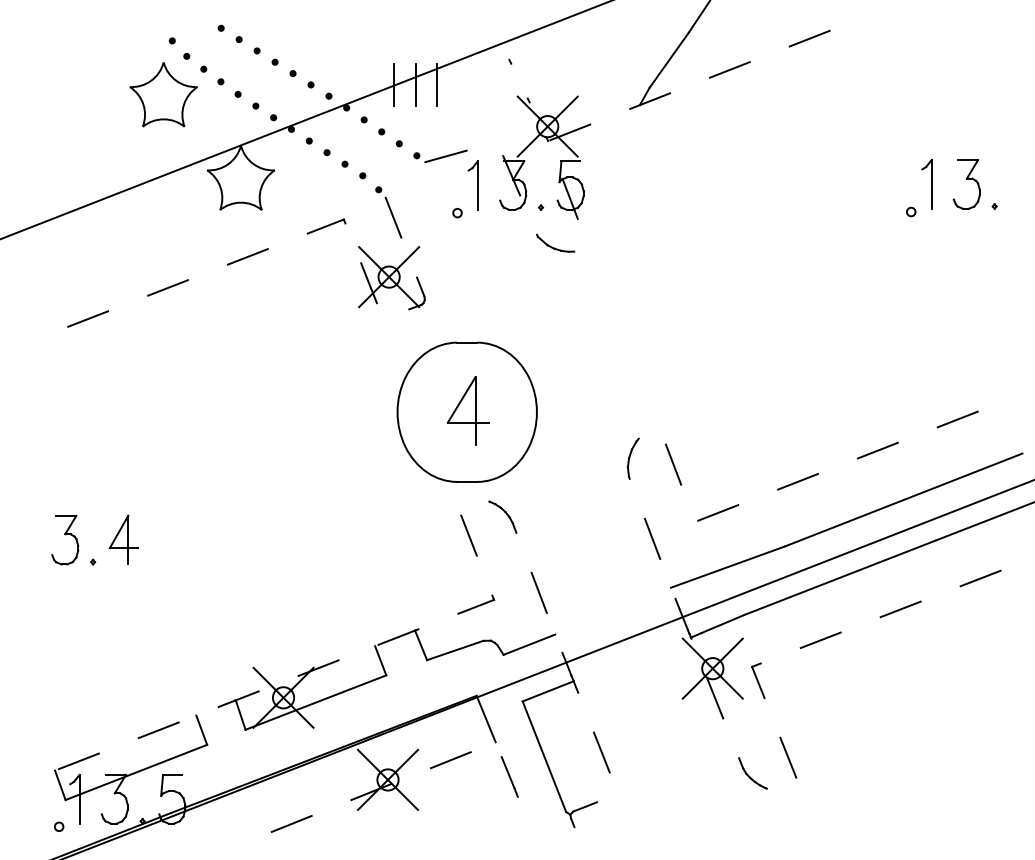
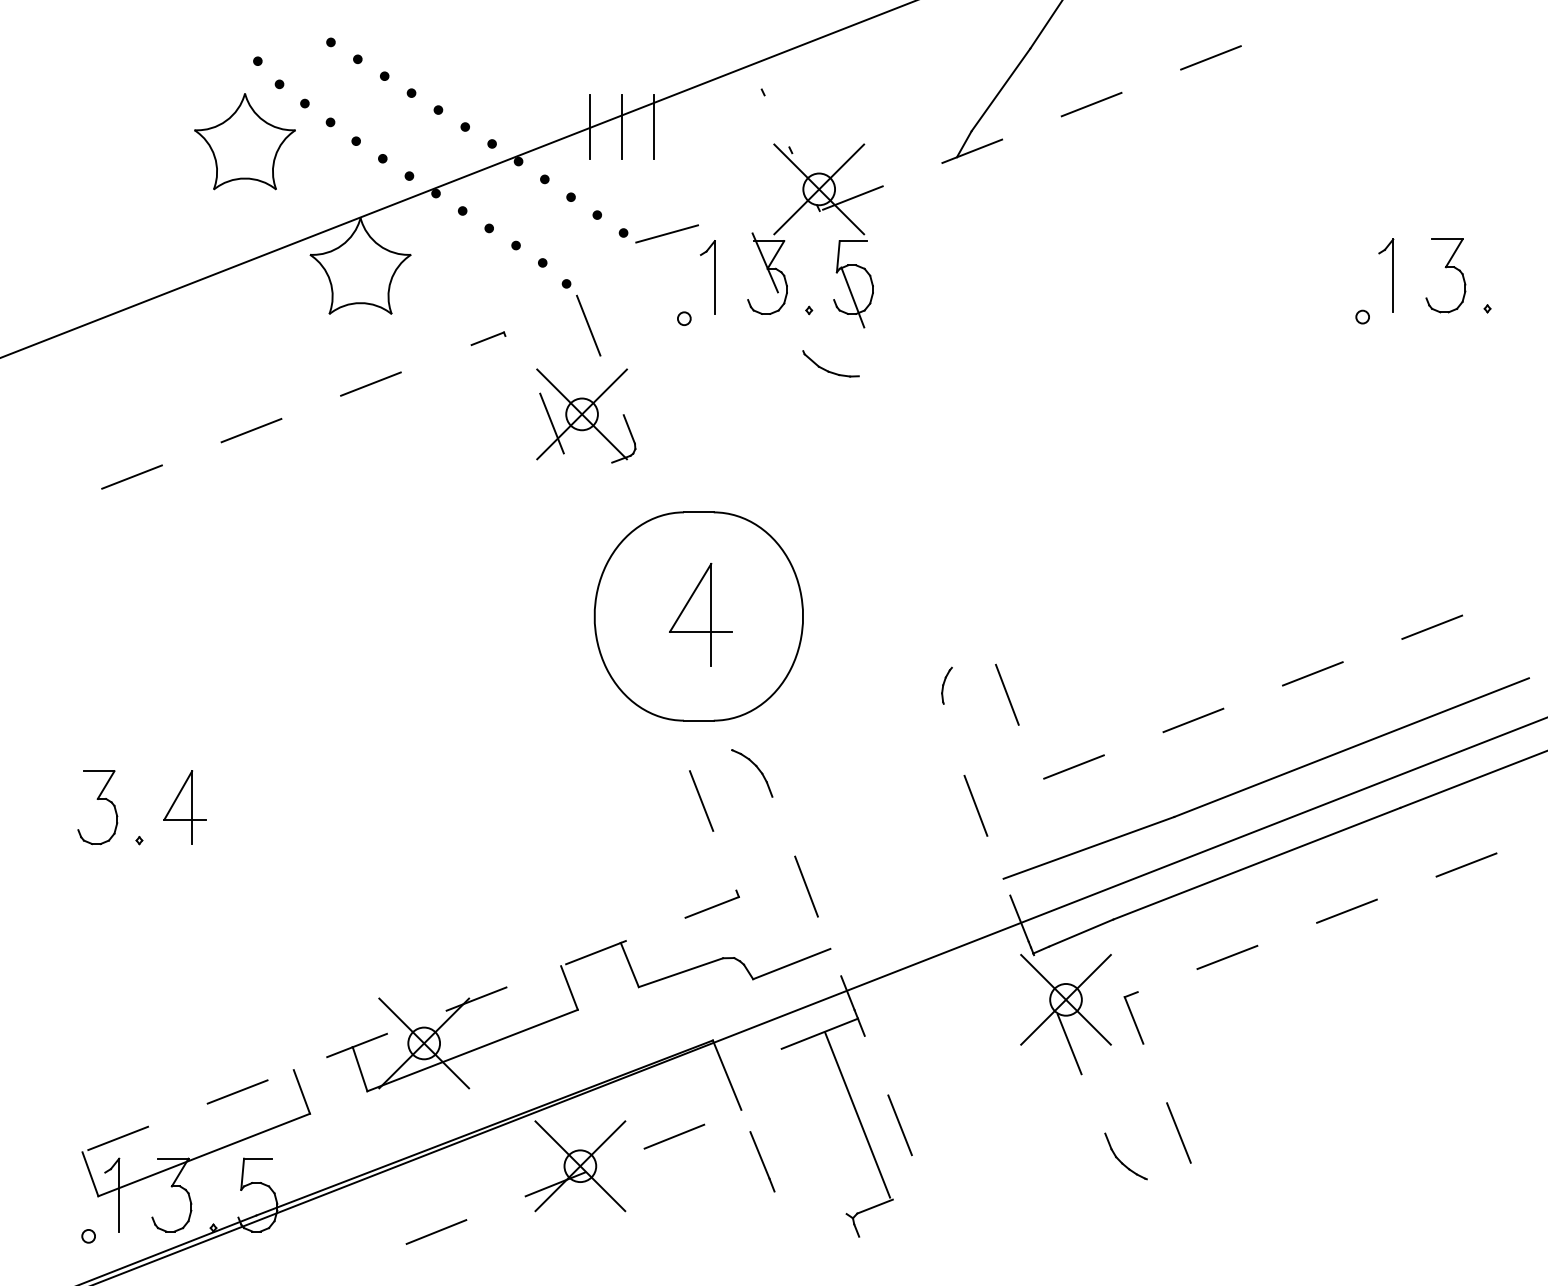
part: (326, 226) -> (488, 338), size x0.6
part: (632, 458) -> (945, 685), size x0.6
line: (544, 756) -> (857, 1114), moved

